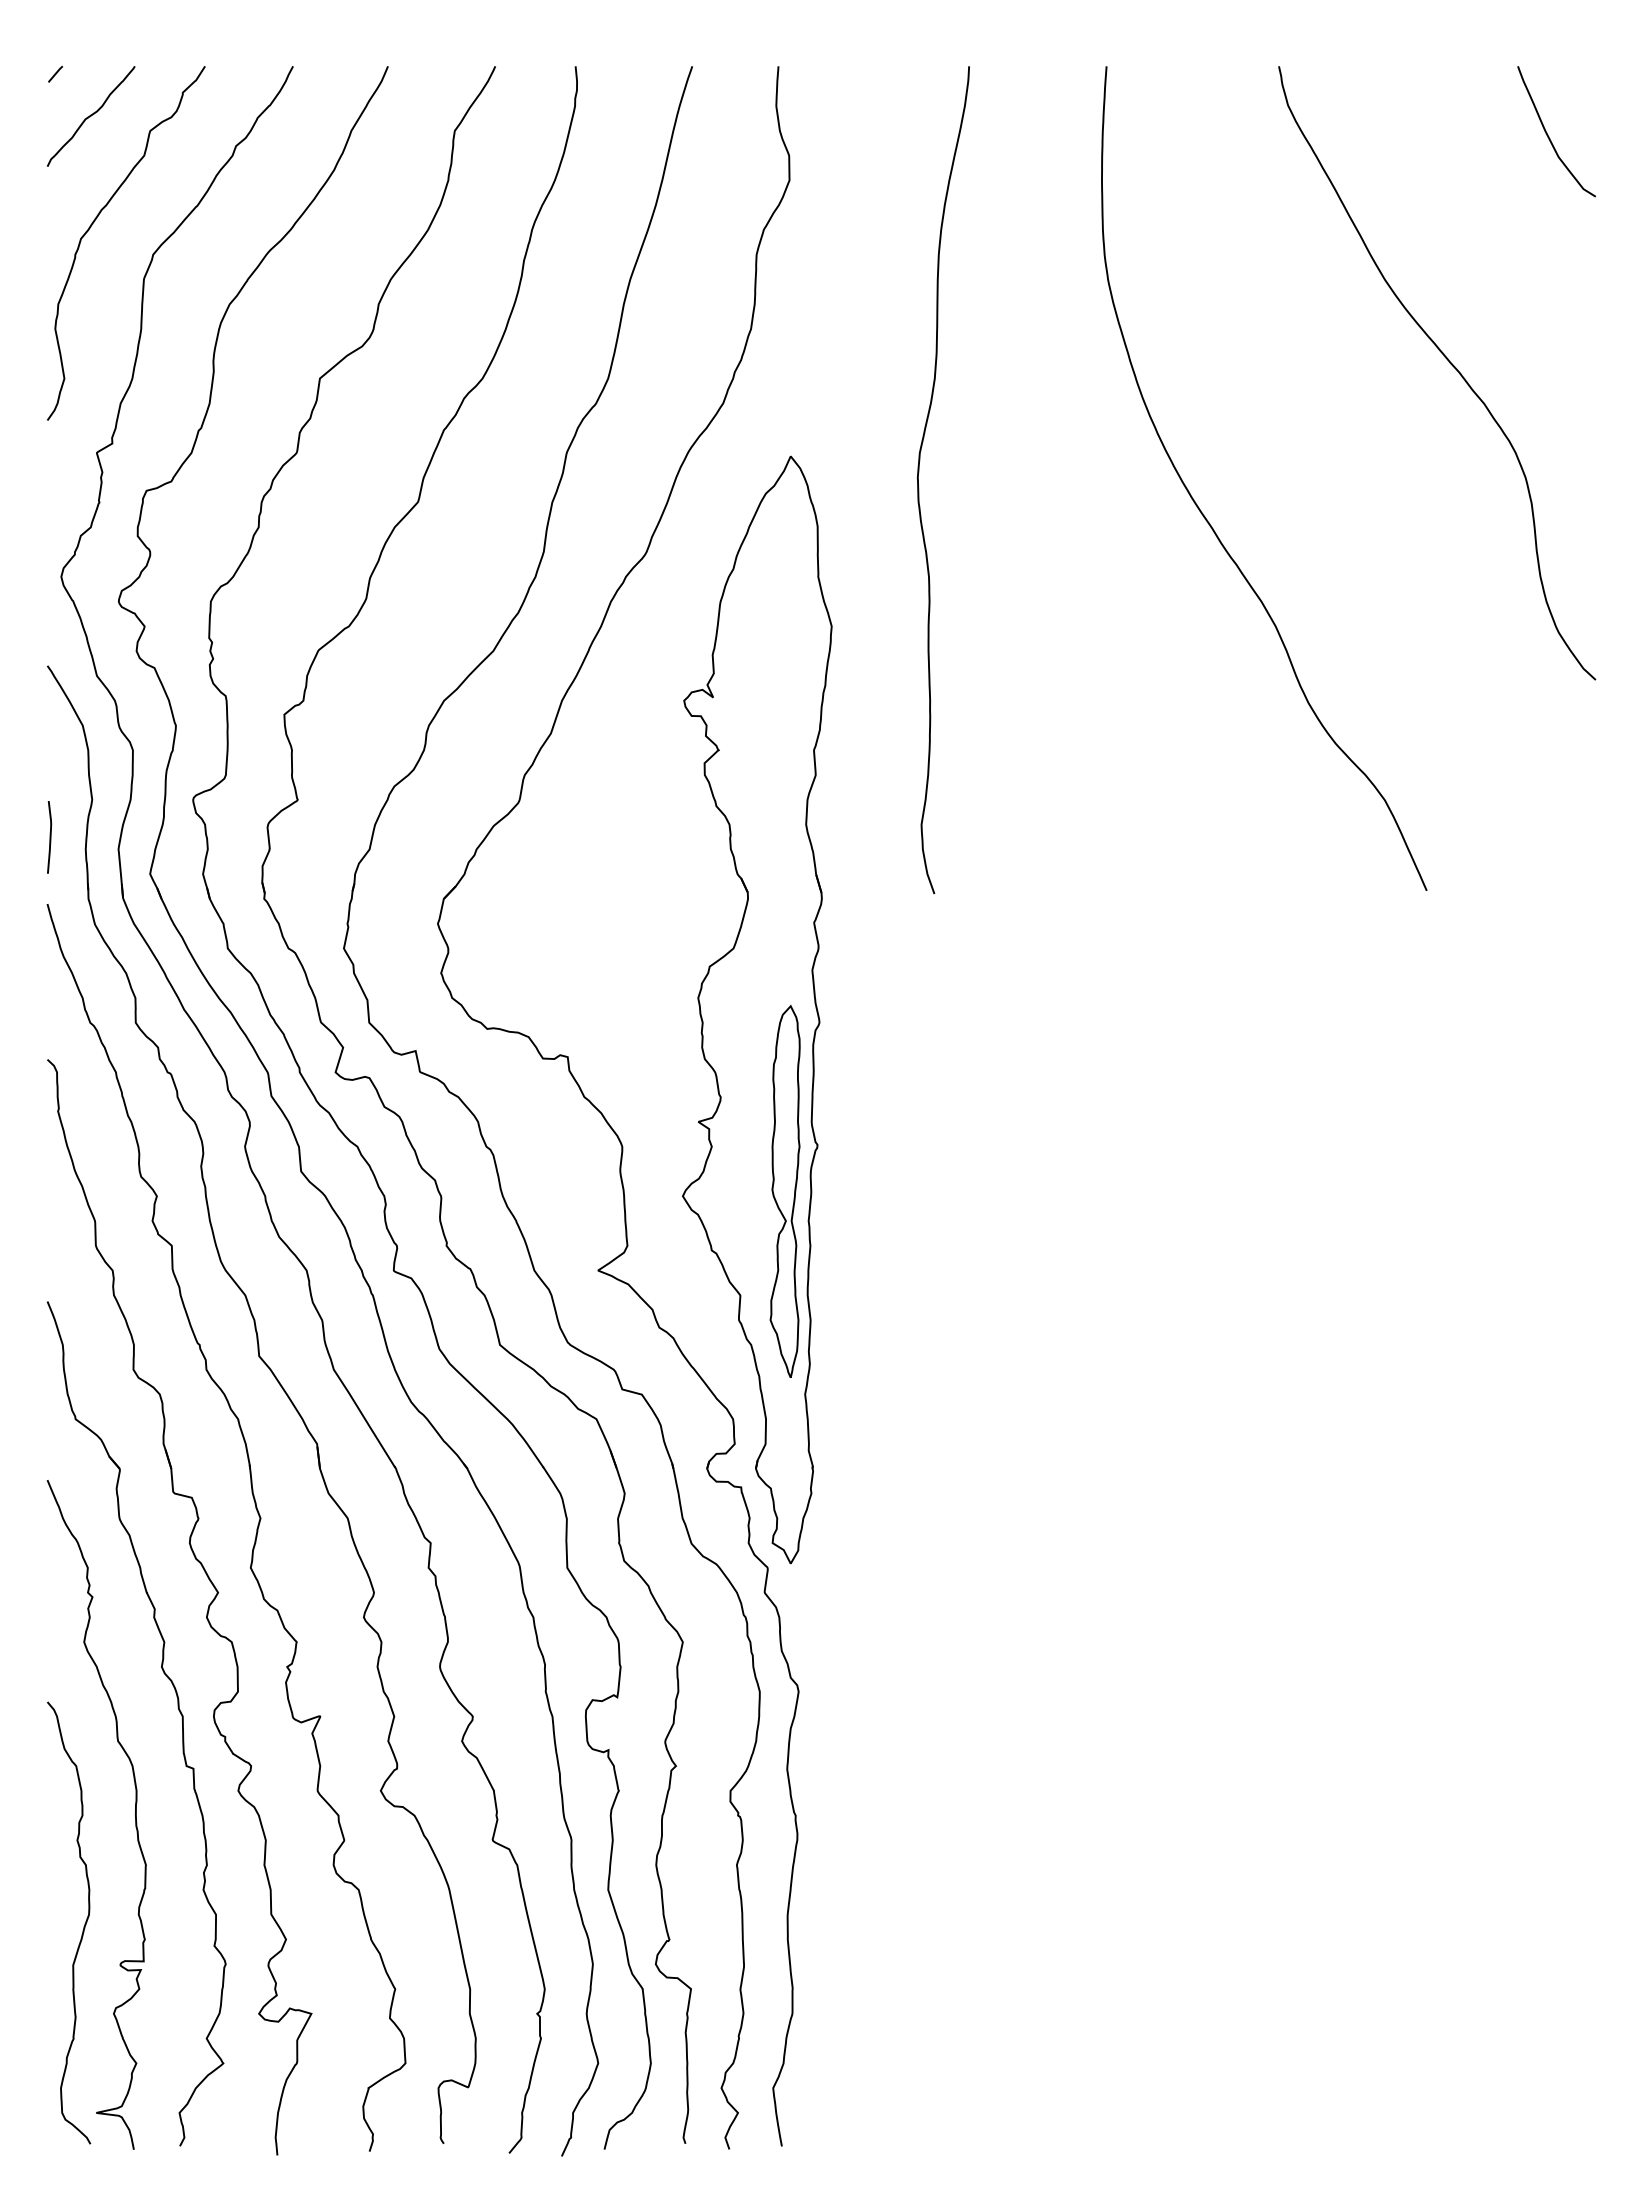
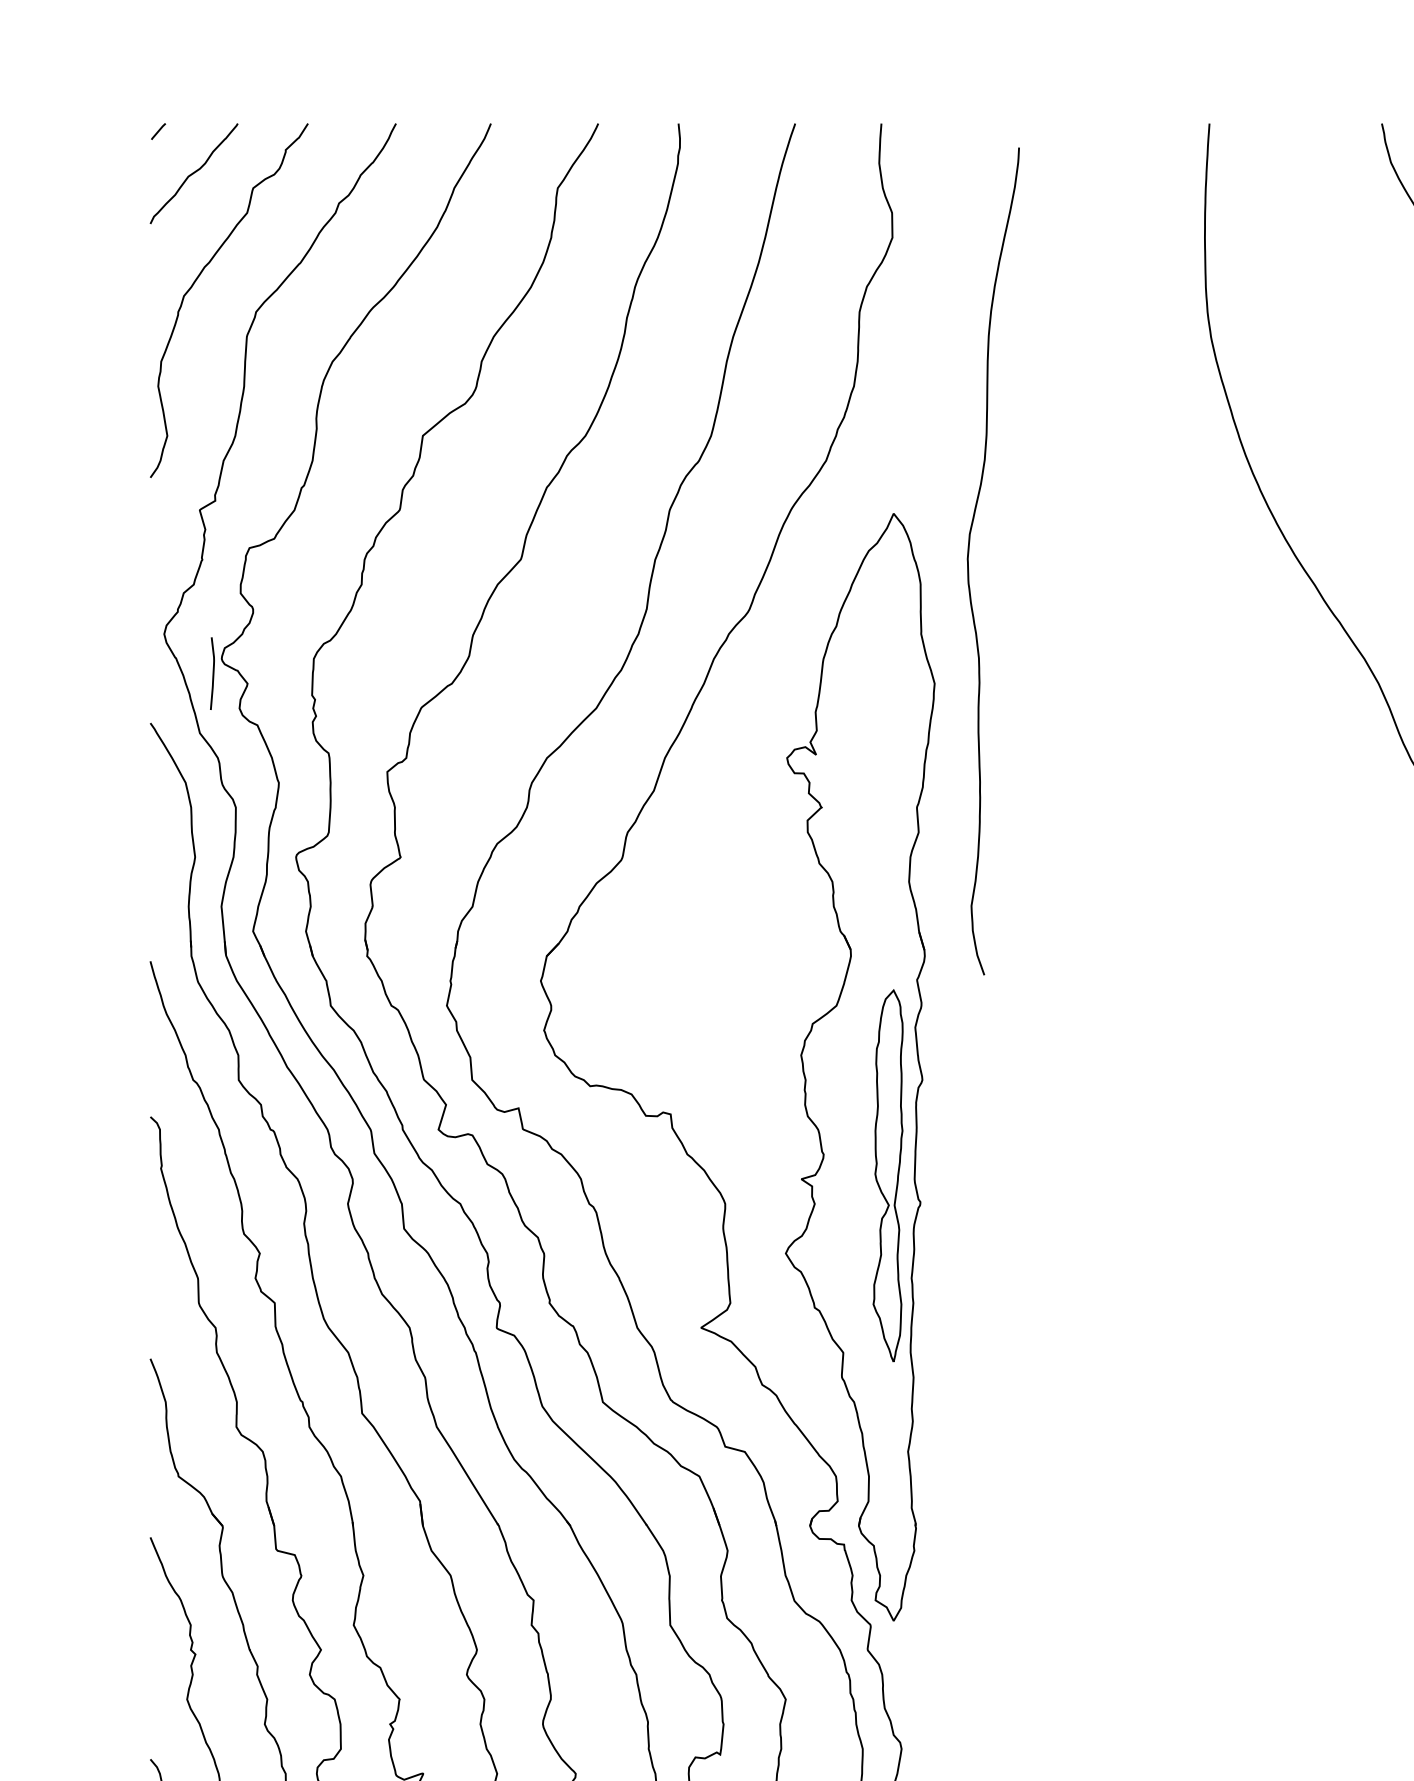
curve: (918, 480) -> (968, 561), moved
curve: (49, 837) -> (212, 673), moved
part: (784, 1191) -> (887, 1175), moved

